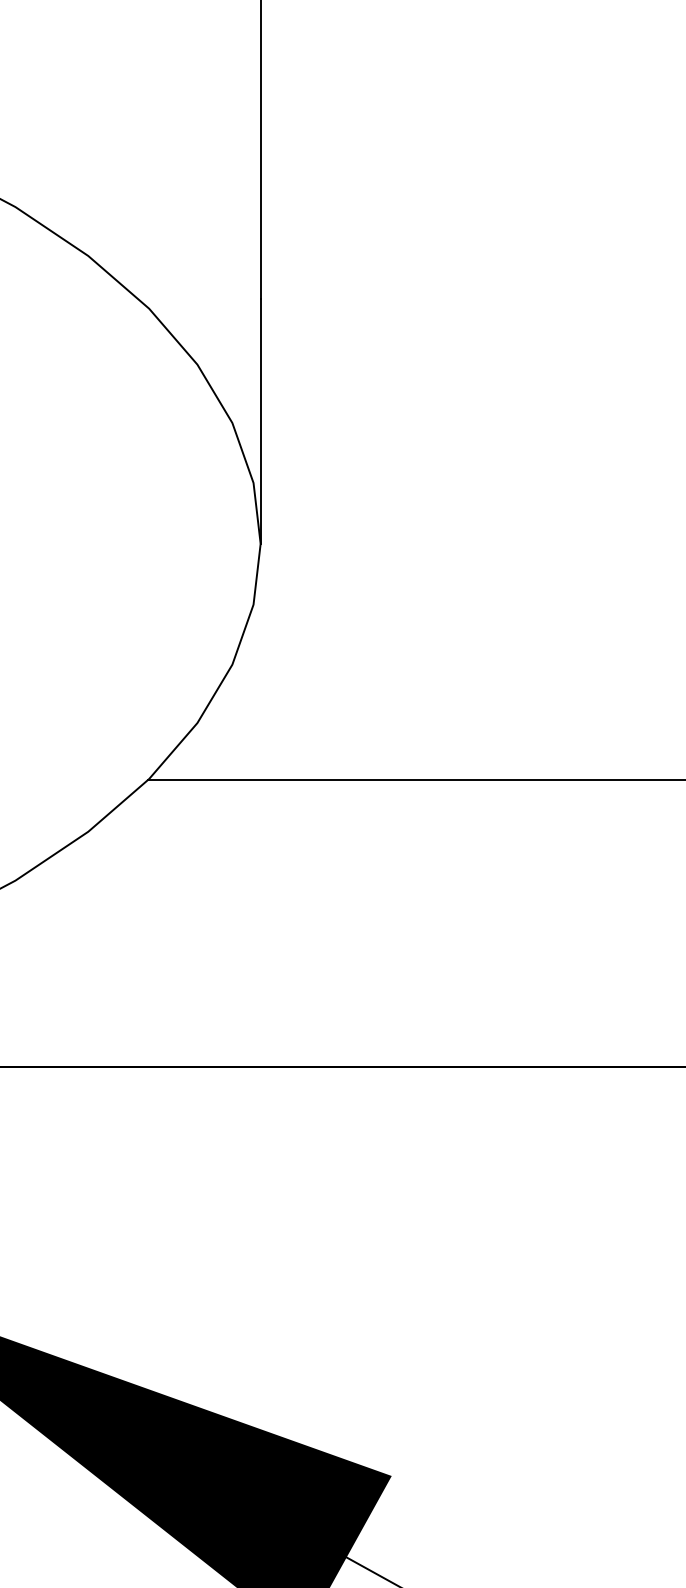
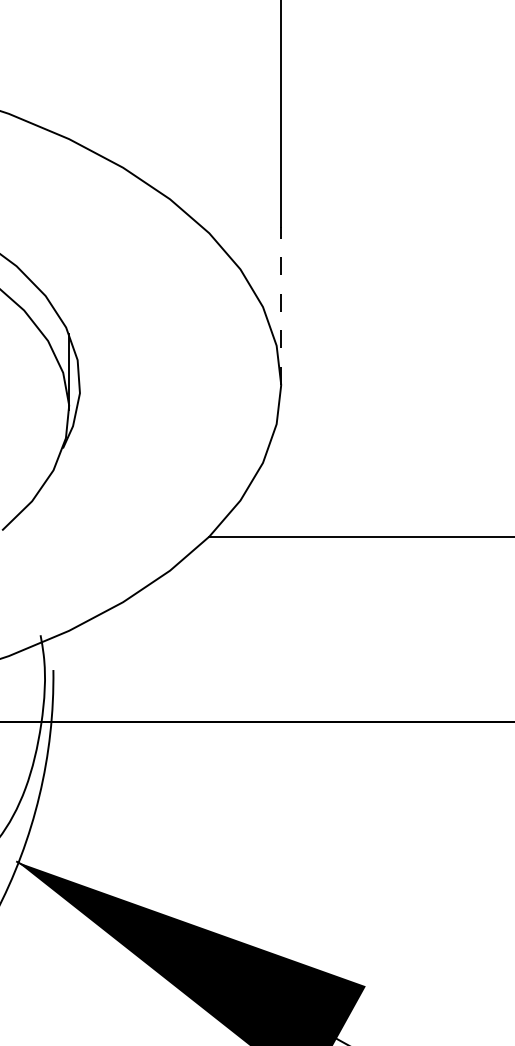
line: (261, 420) -> (281, 305), solid -> dashed

